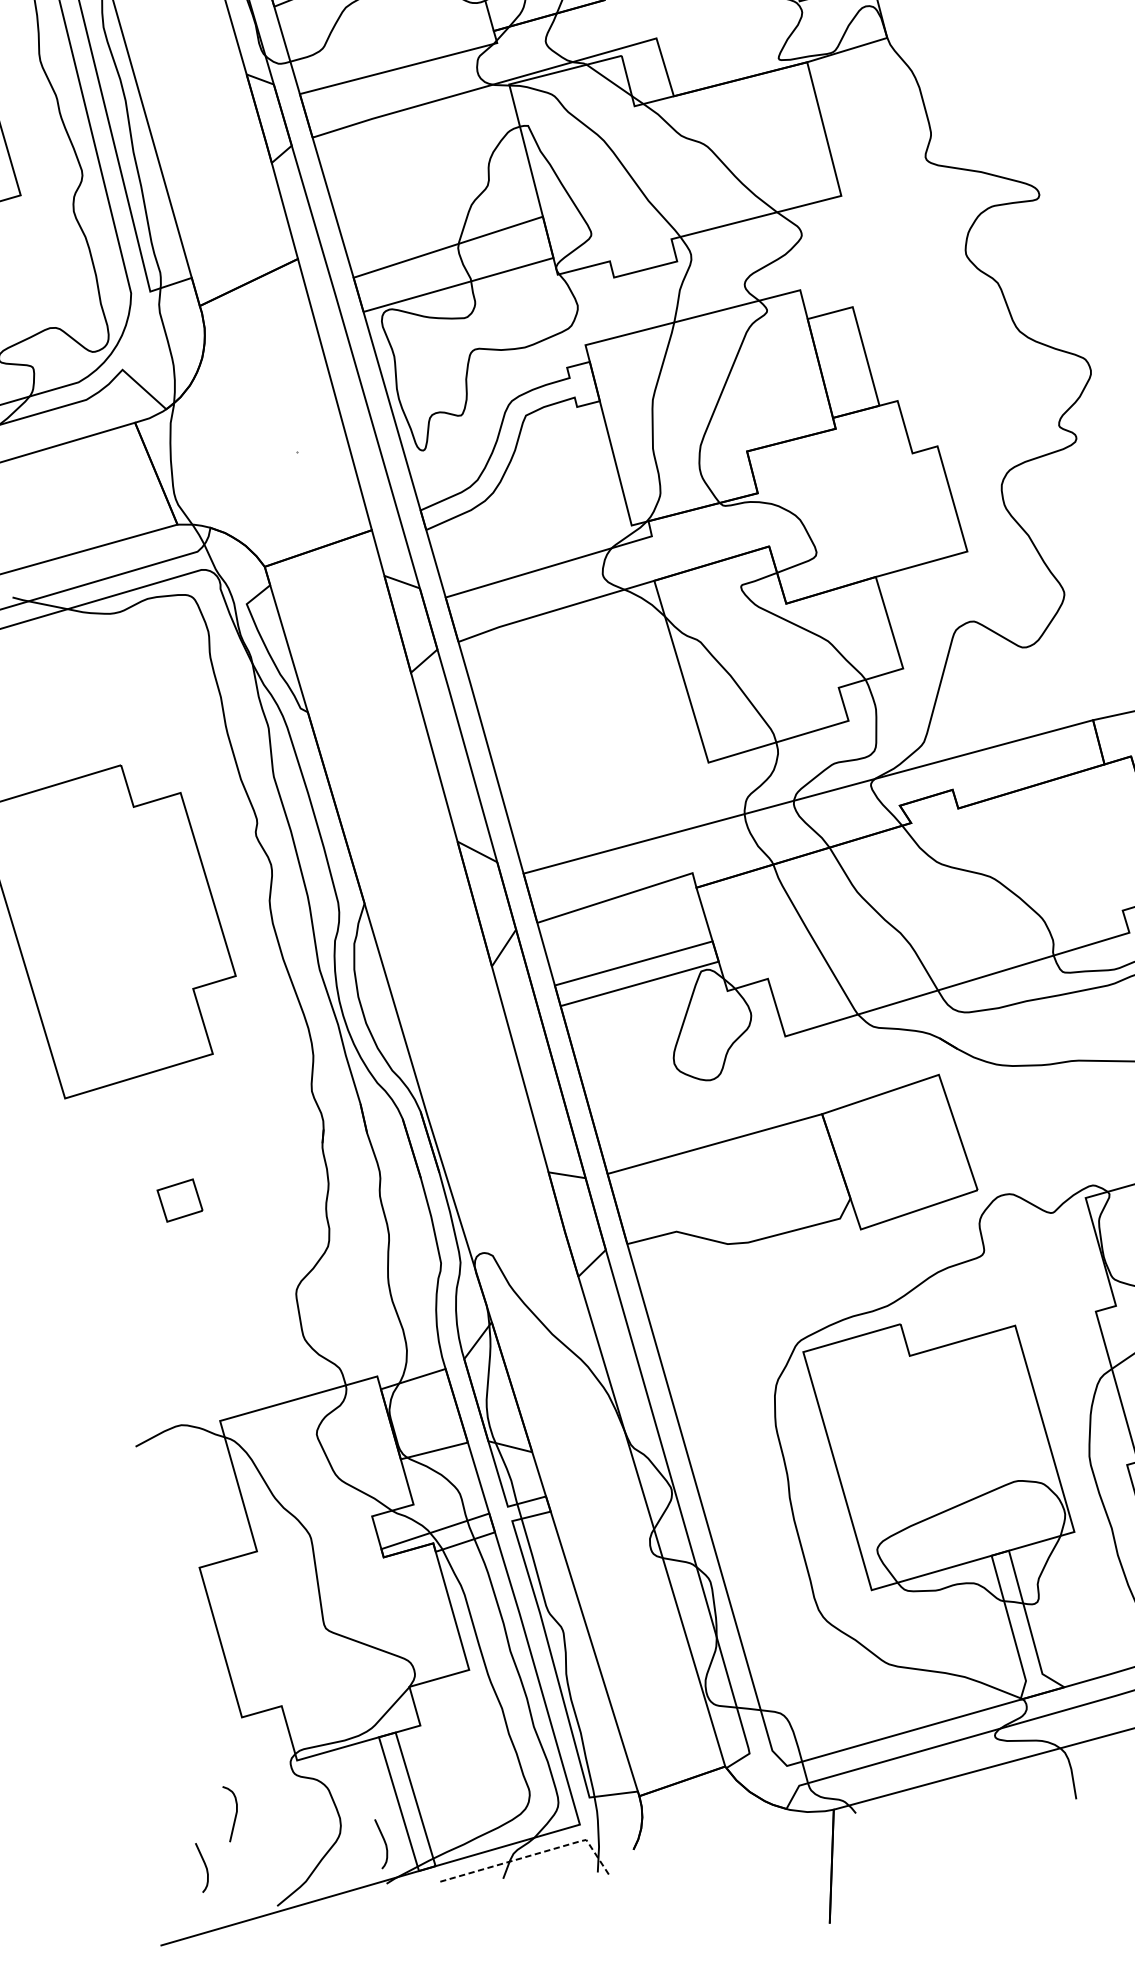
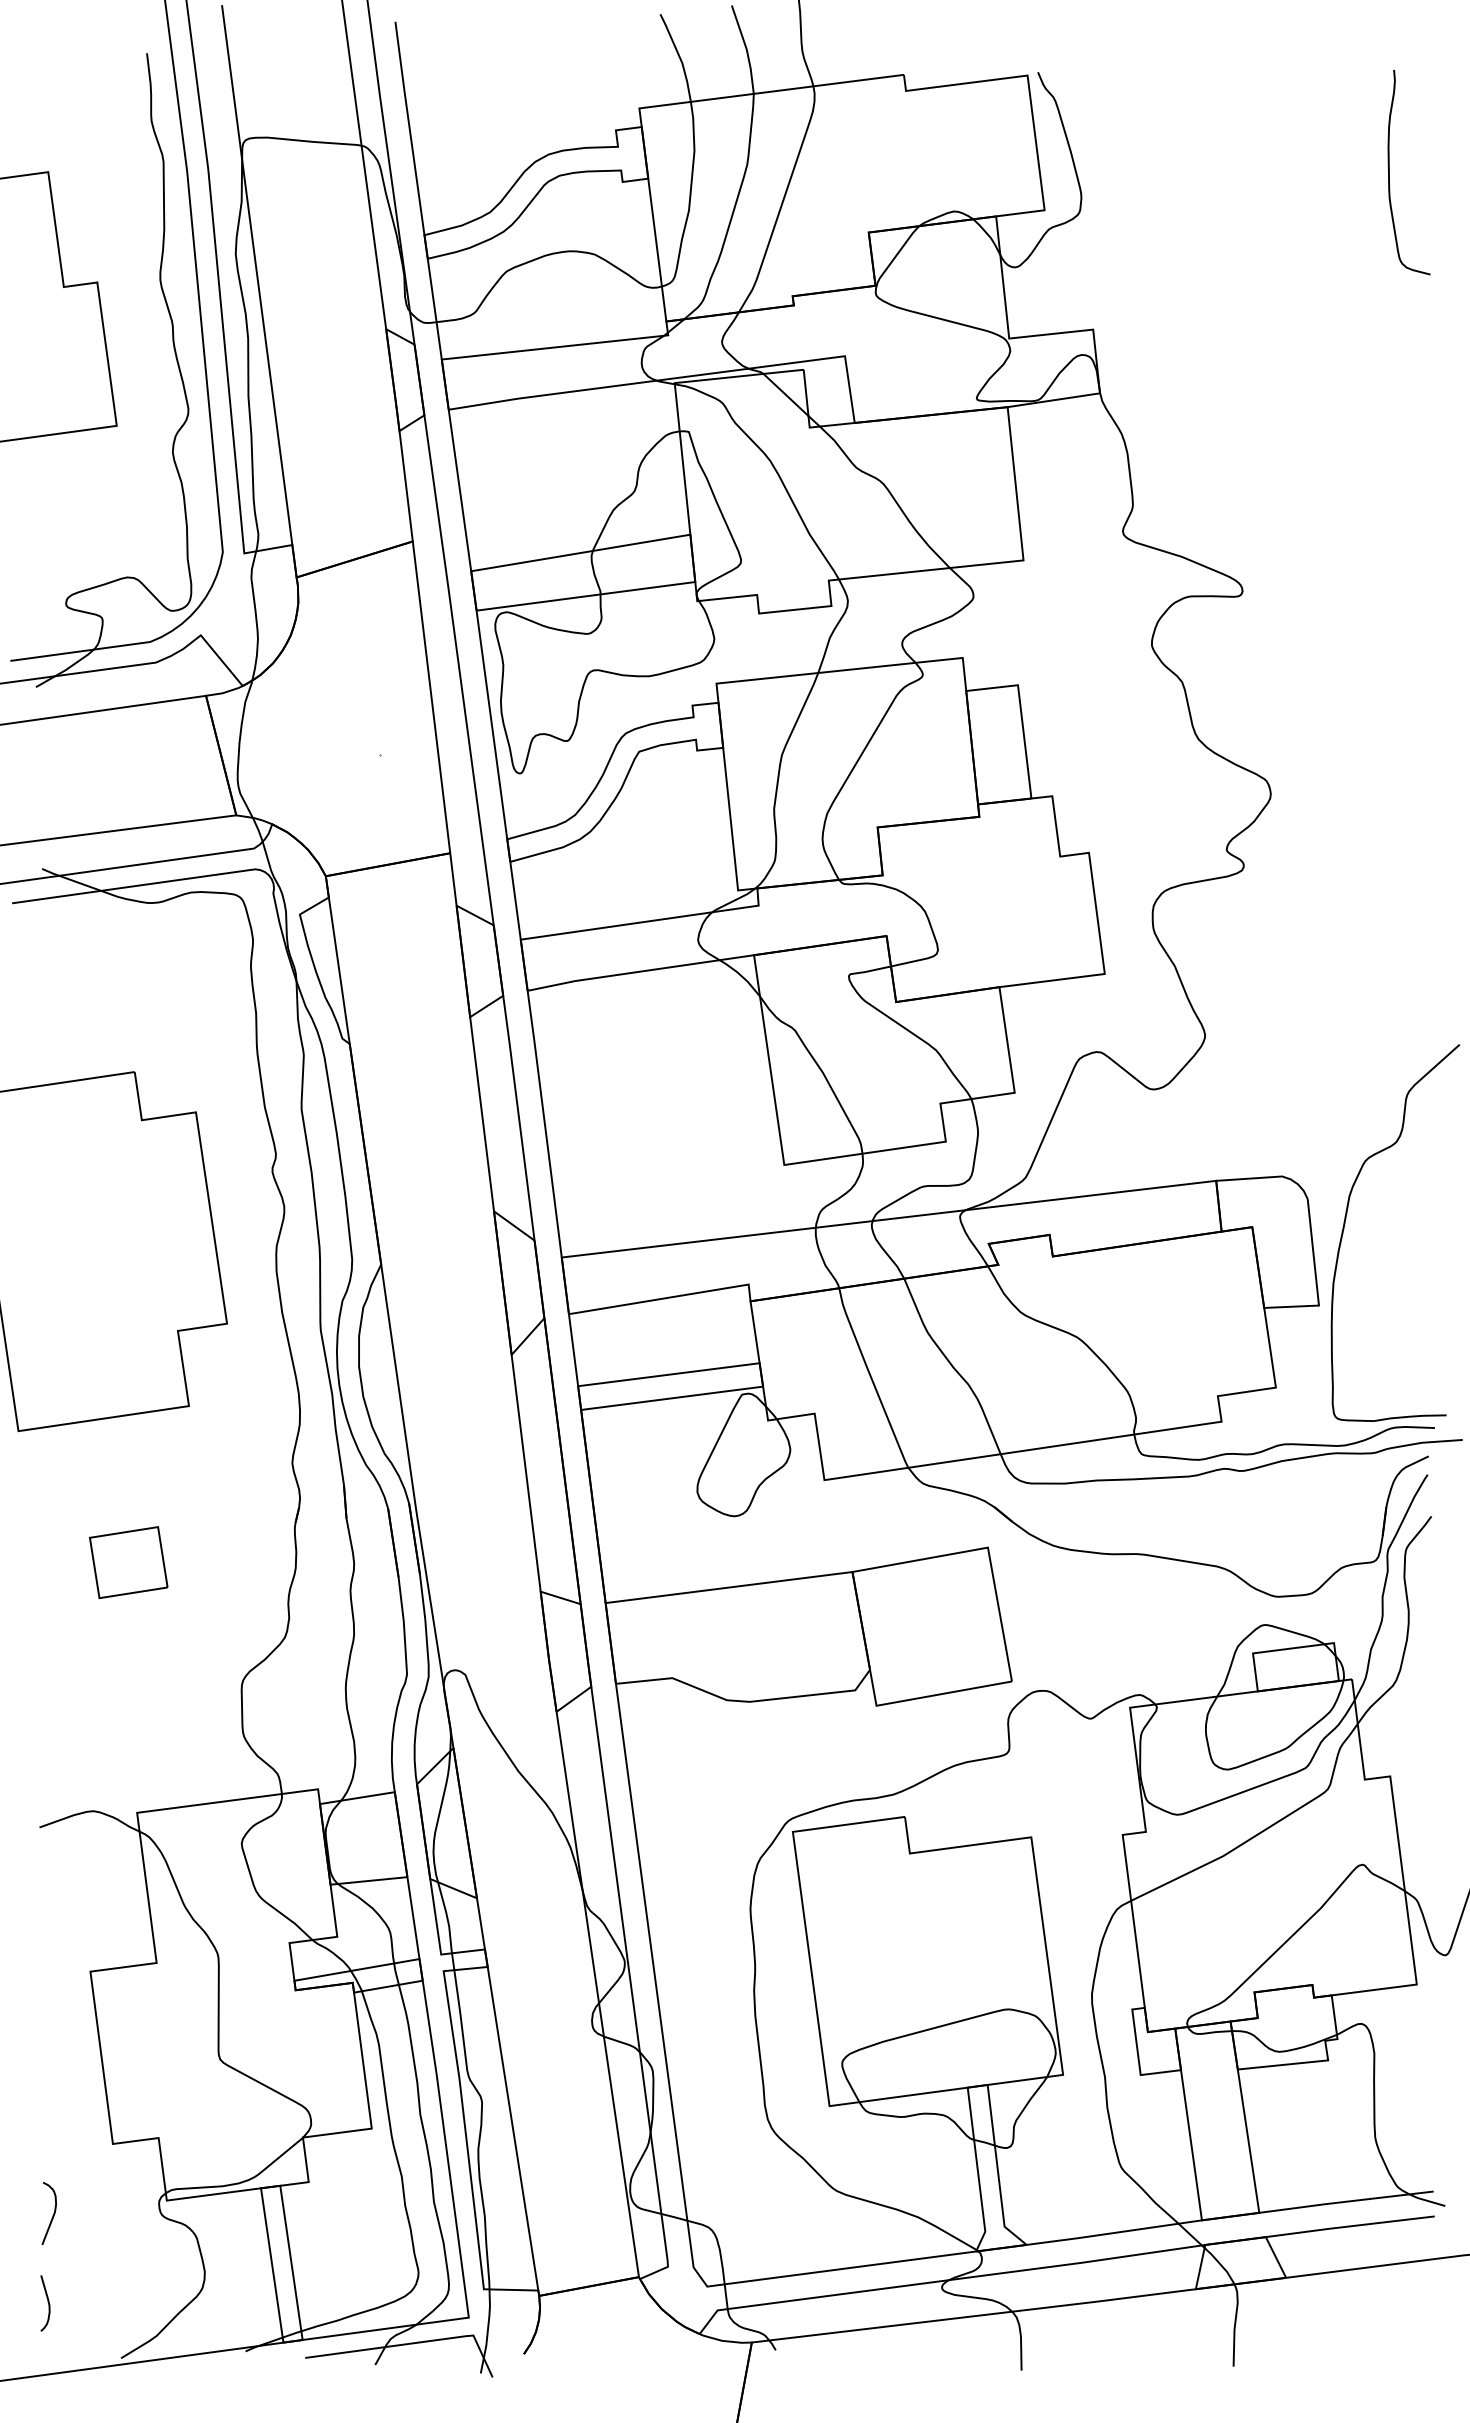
part: (179, 1200) -> (128, 1562), size x1.67
curve: (235, 1814) -> (52, 2215), moved
curve: (384, 1842) -> (249, 2305), removed
line: (534, 1854) -> (413, 2343), dashed -> solid

